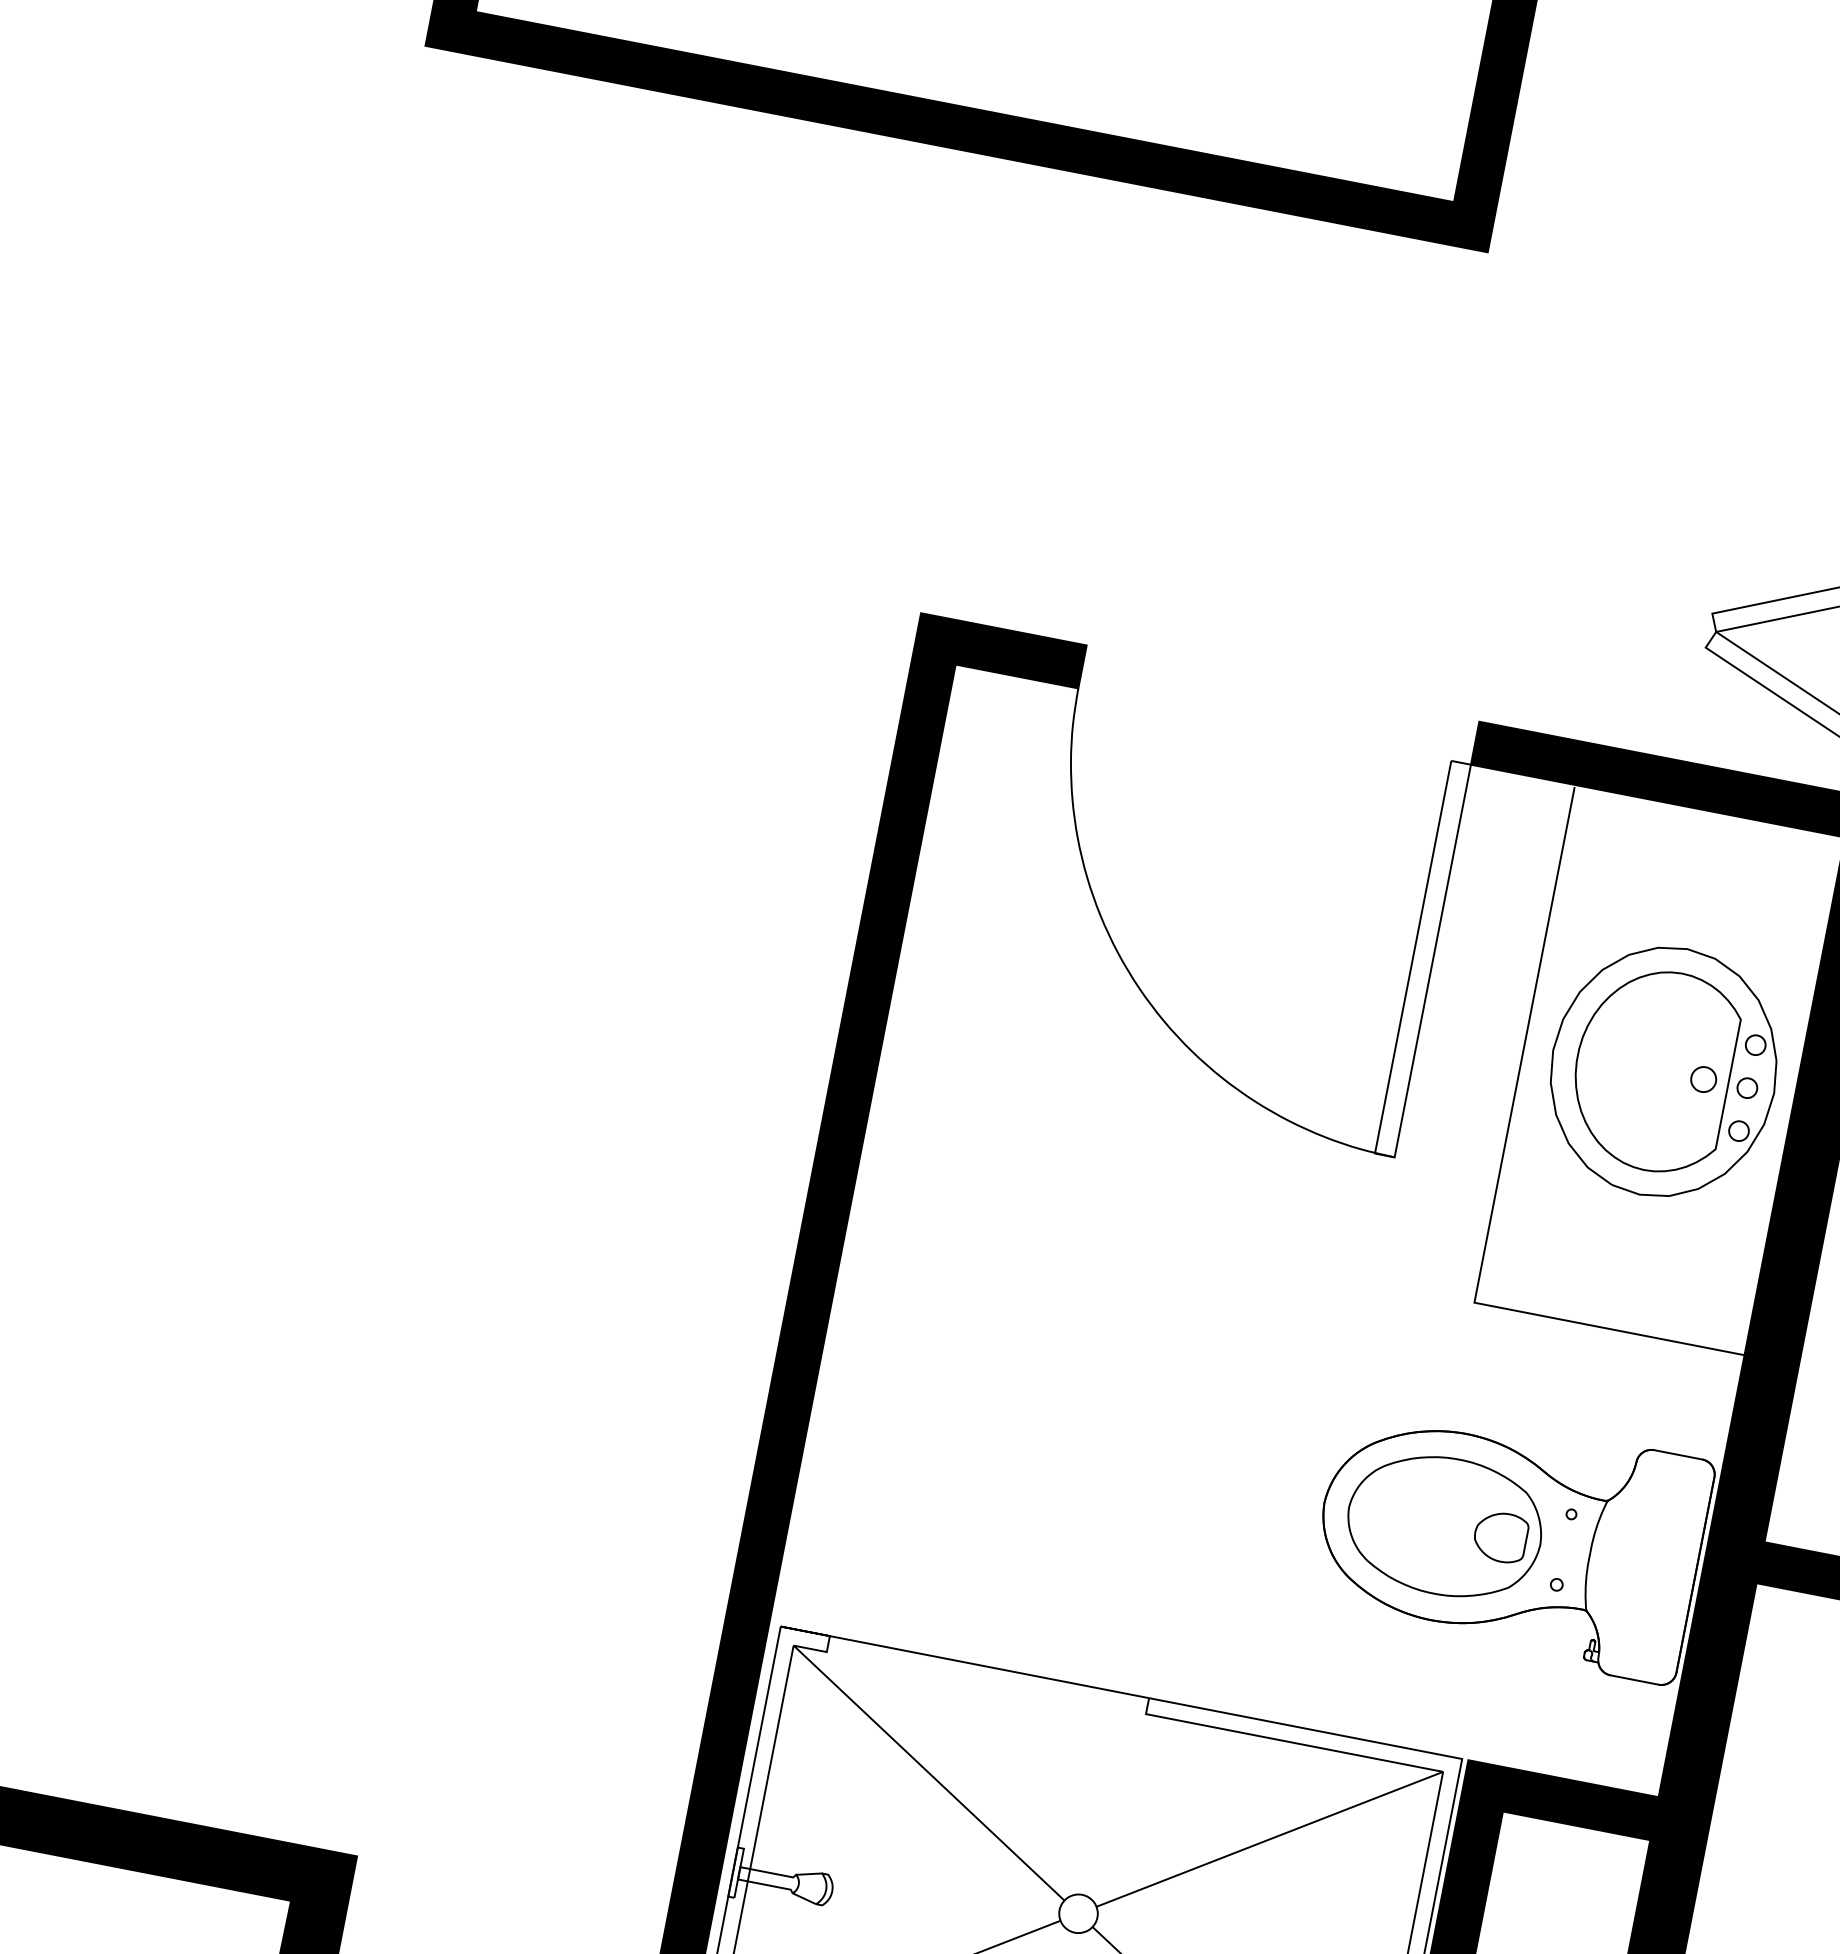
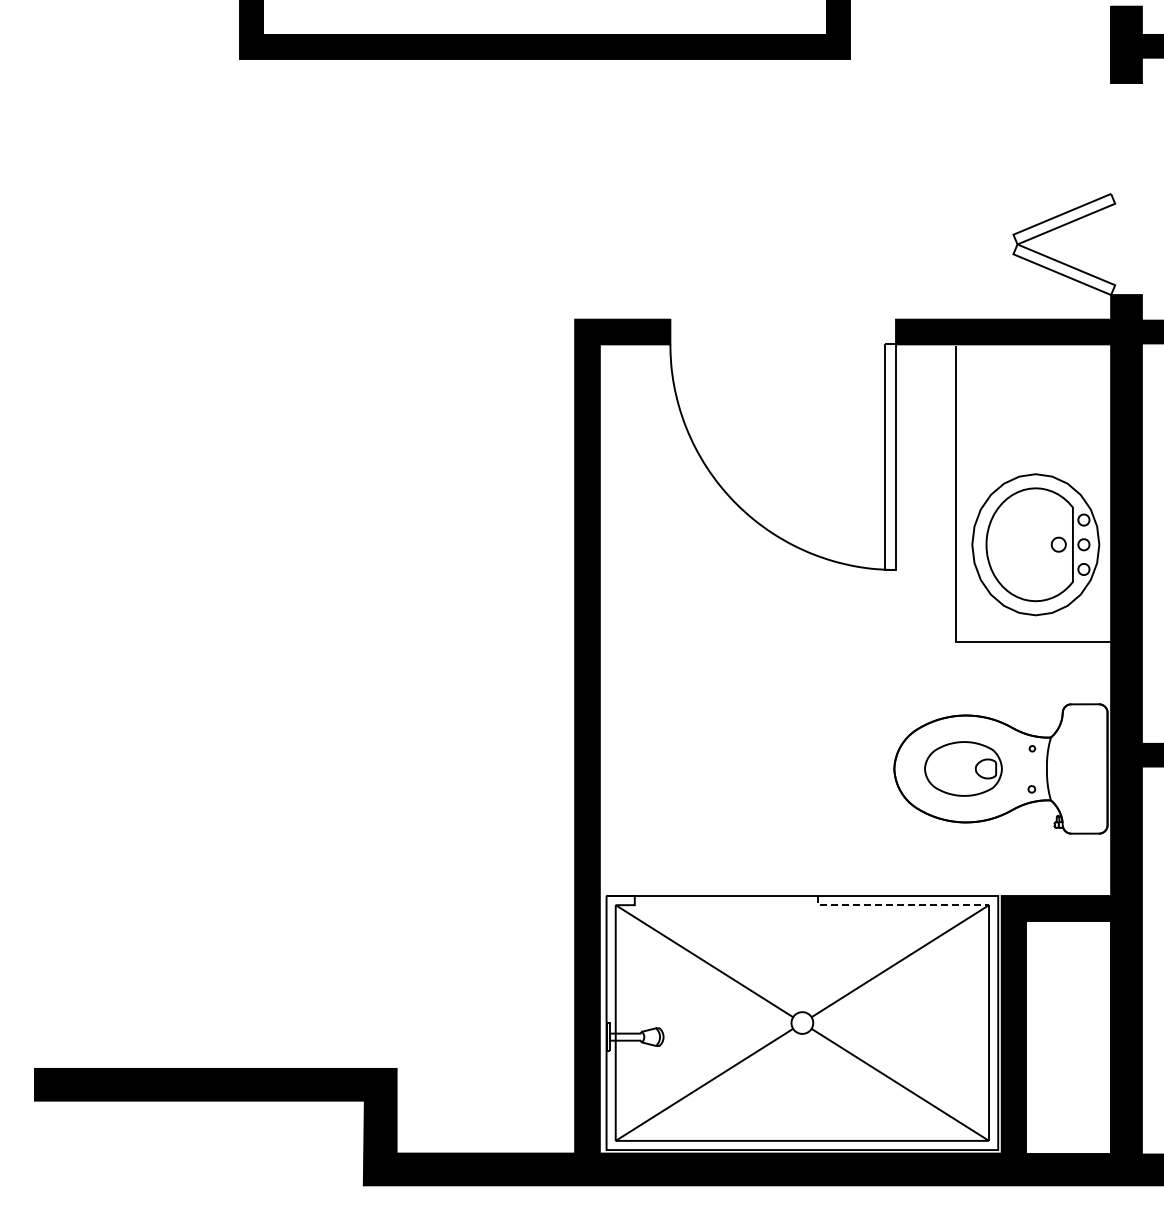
part: (1663, 1071) -> (1035, 544), moved
part: (1444, 1525) -> (963, 768), size x0.7
line: (1285, 1741) -> (898, 905), solid -> dashed

